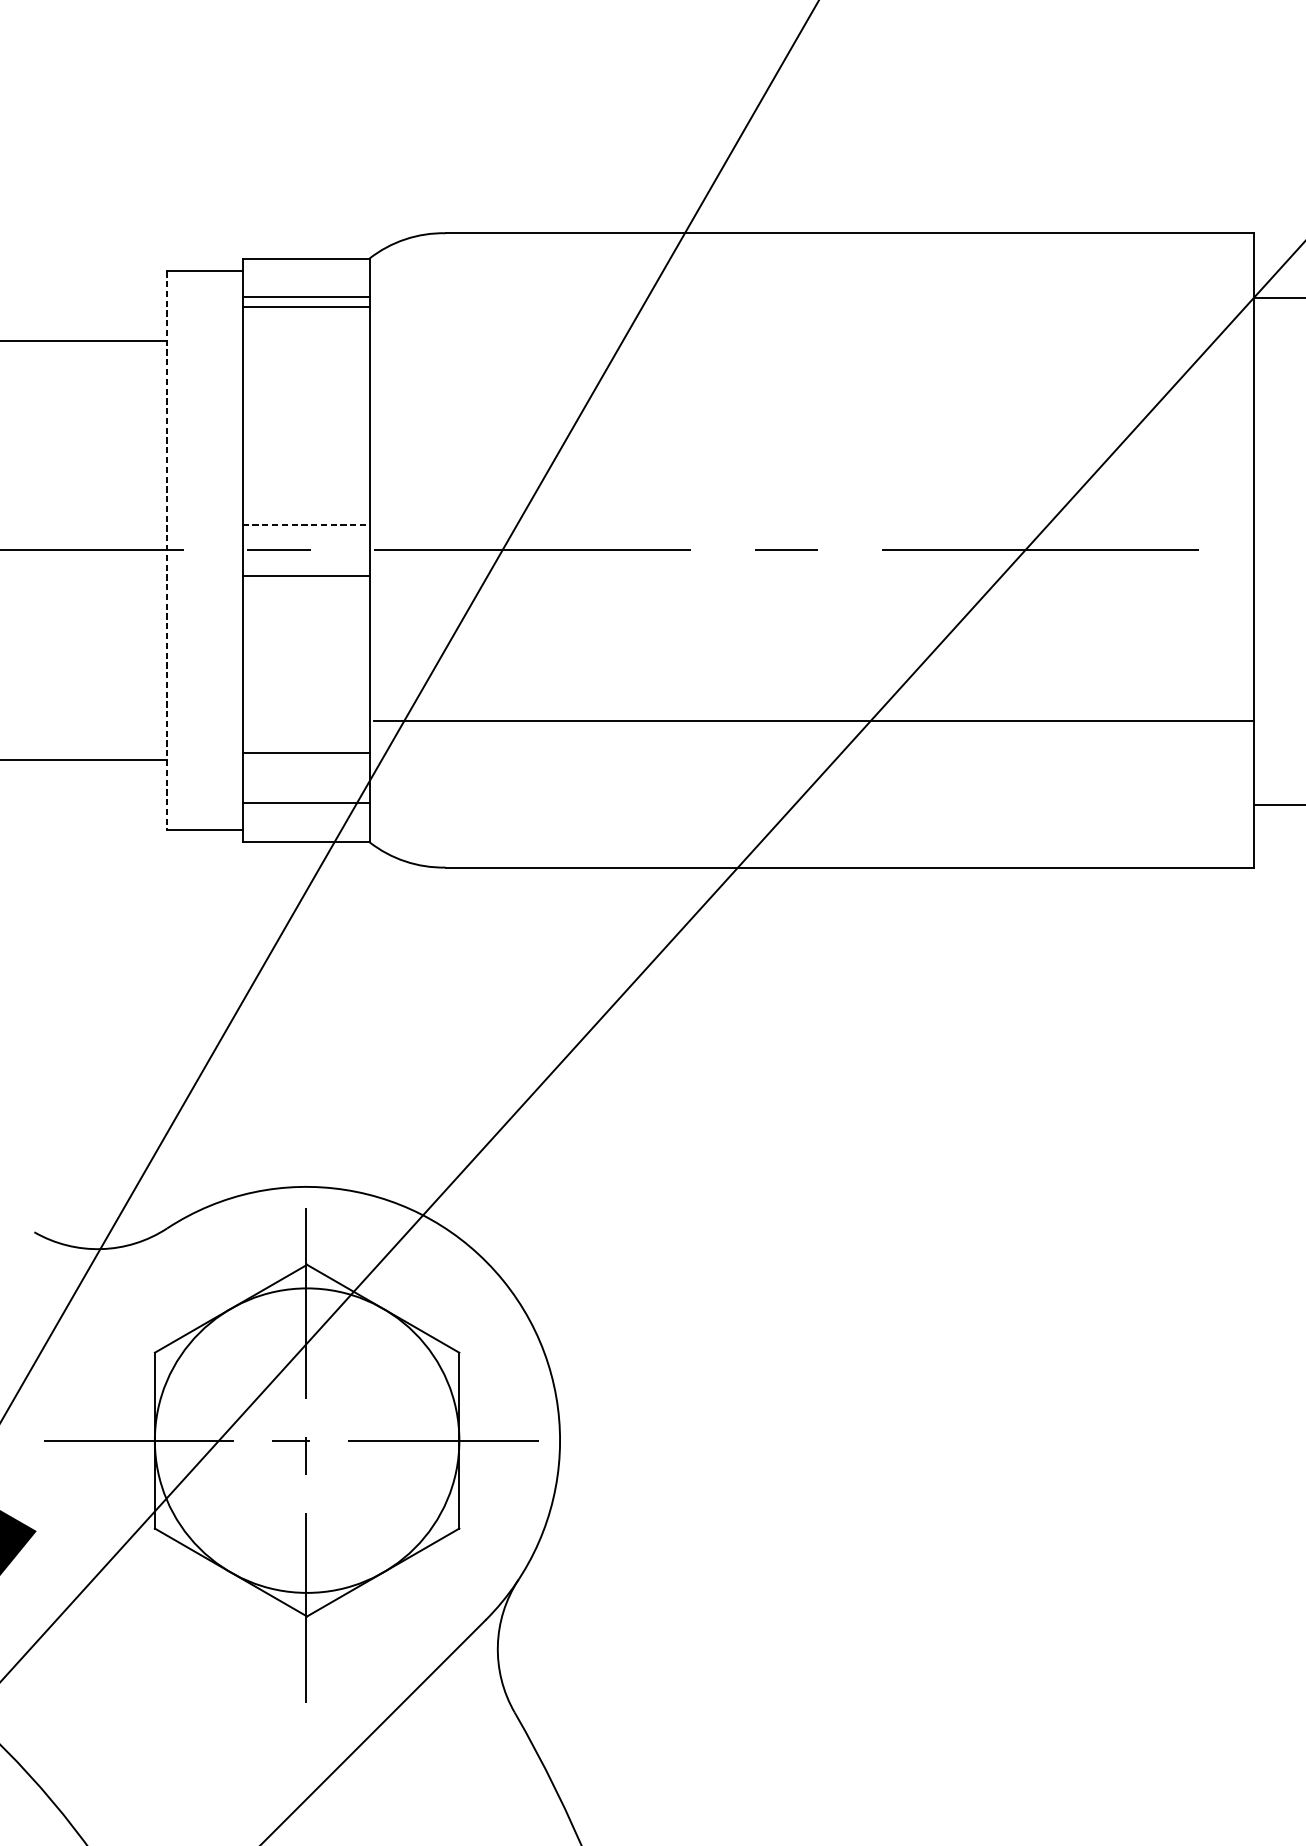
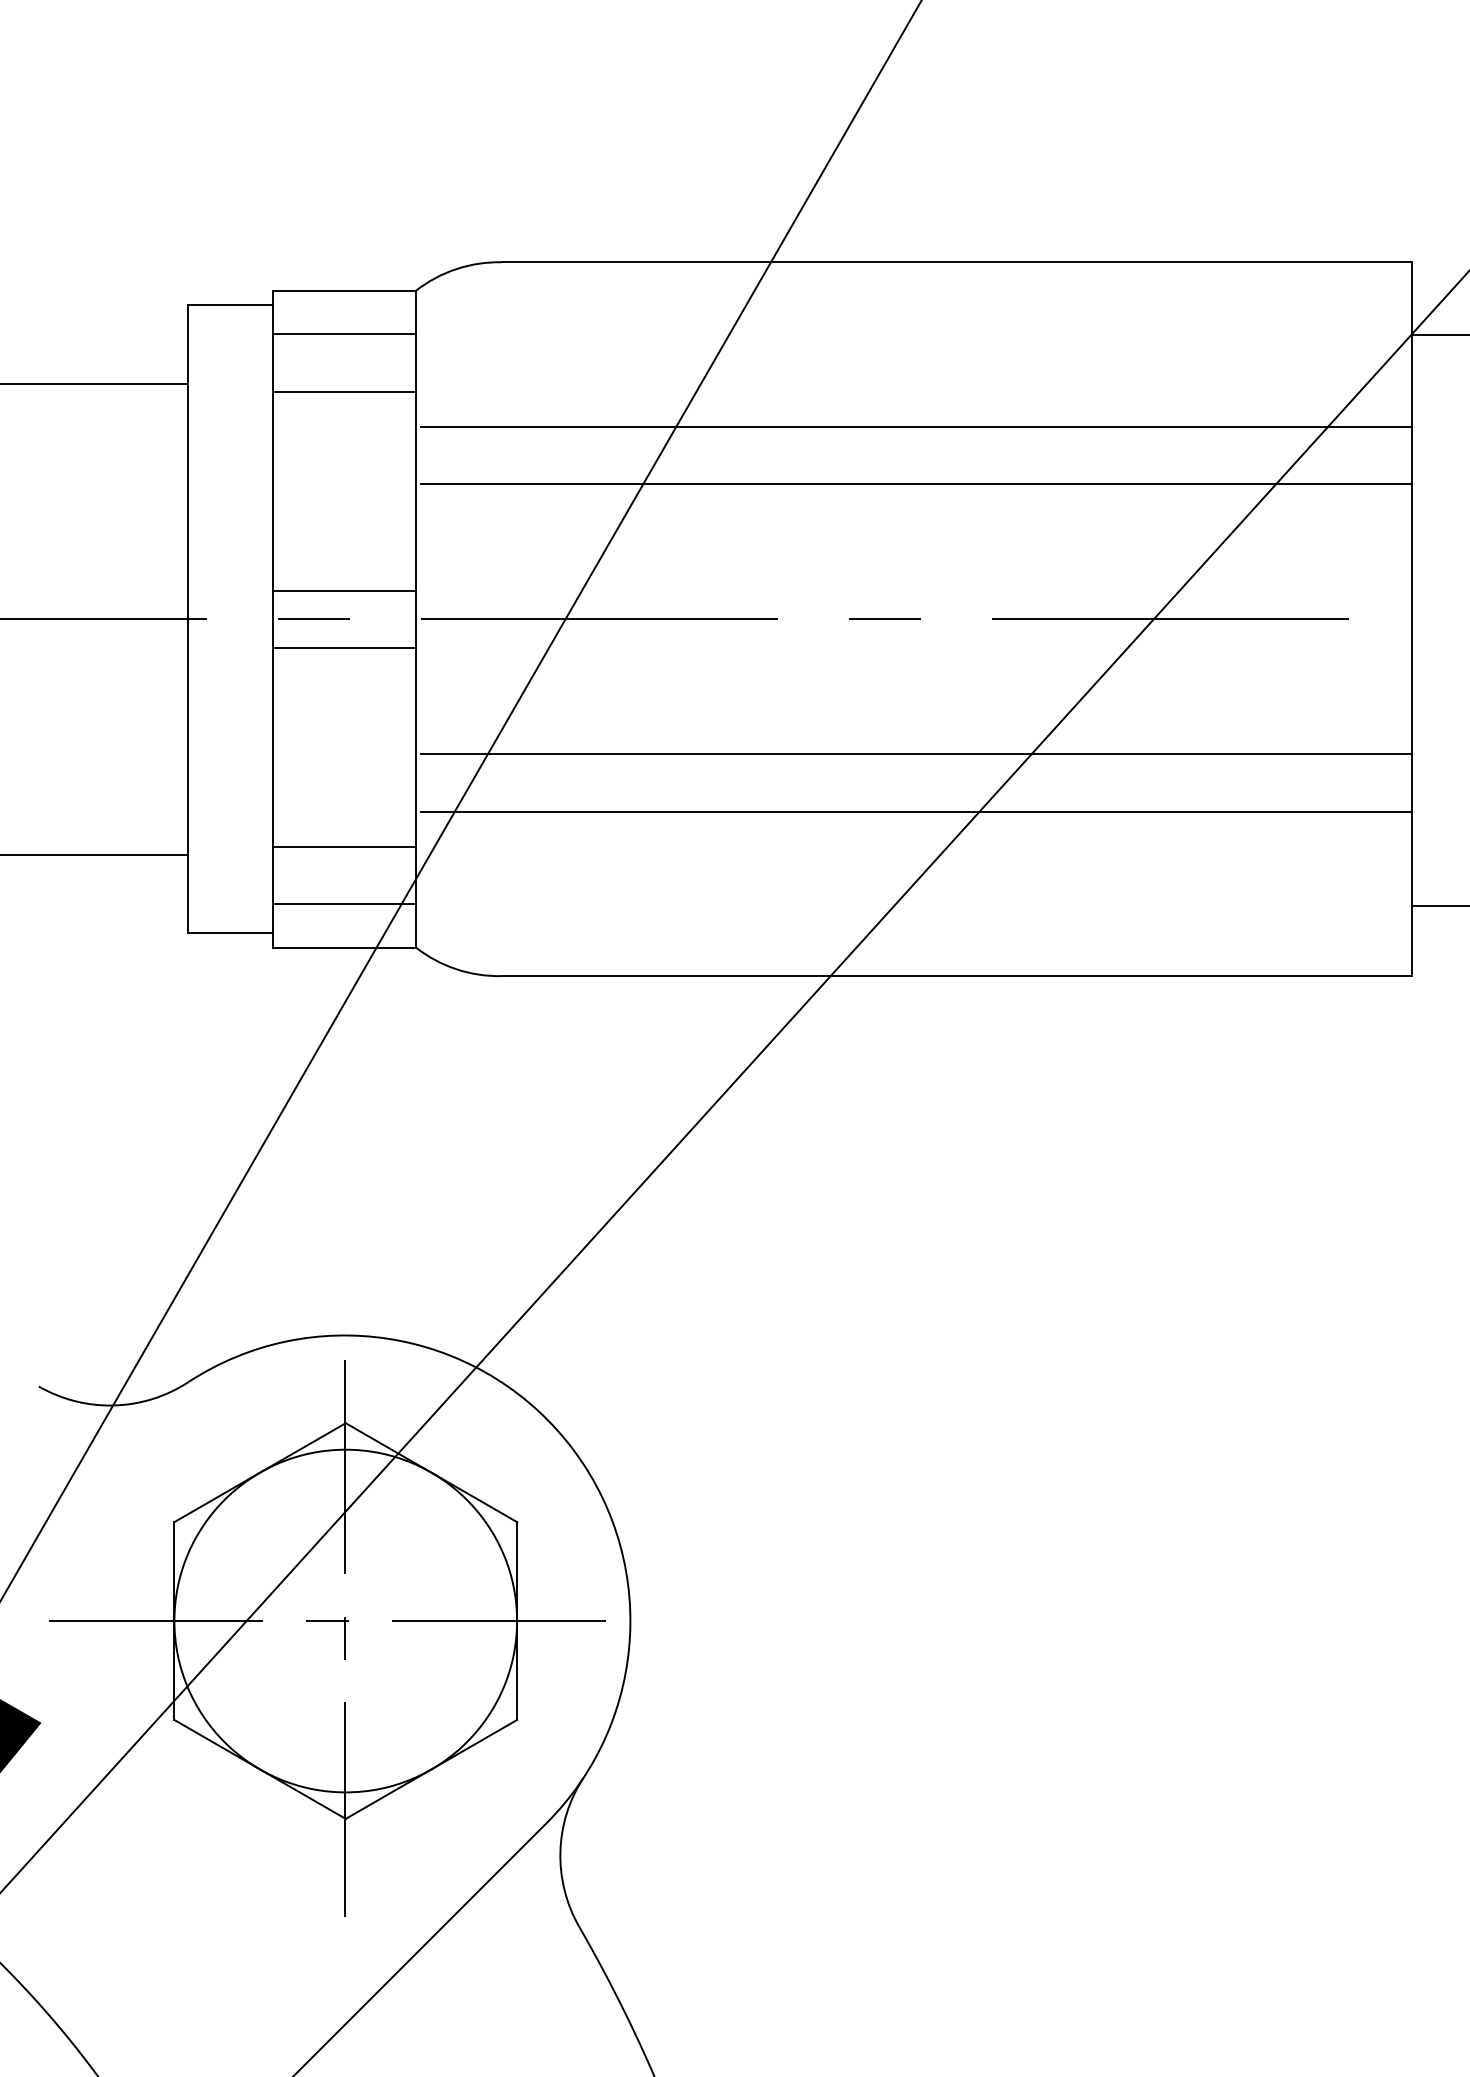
line: (306, 307) -> (344, 391), moved
line: (814, 379) -> (916, 426), added
line: (814, 429) -> (916, 483), added
line: (306, 524) -> (345, 590), dashed -> solid
line: (166, 550) -> (187, 619), dashed -> solid
line: (814, 670) -> (916, 754), added

